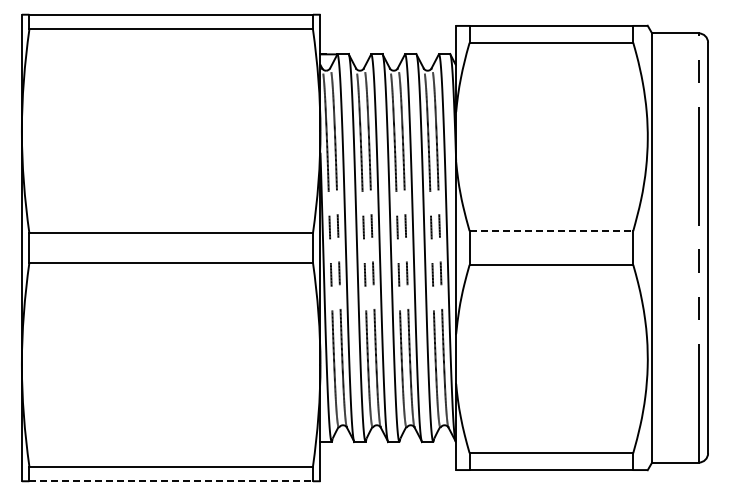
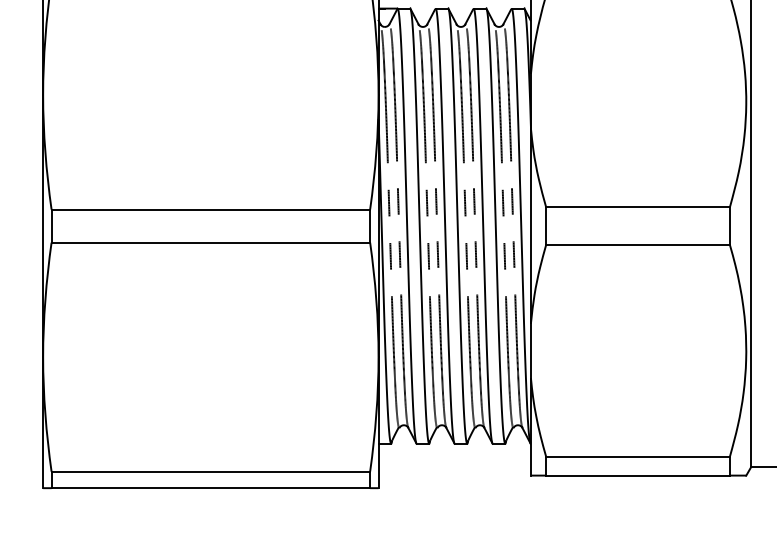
line: (551, 231) -> (638, 207), dashed -> solid
line: (171, 481) -> (211, 488), dashed -> solid

